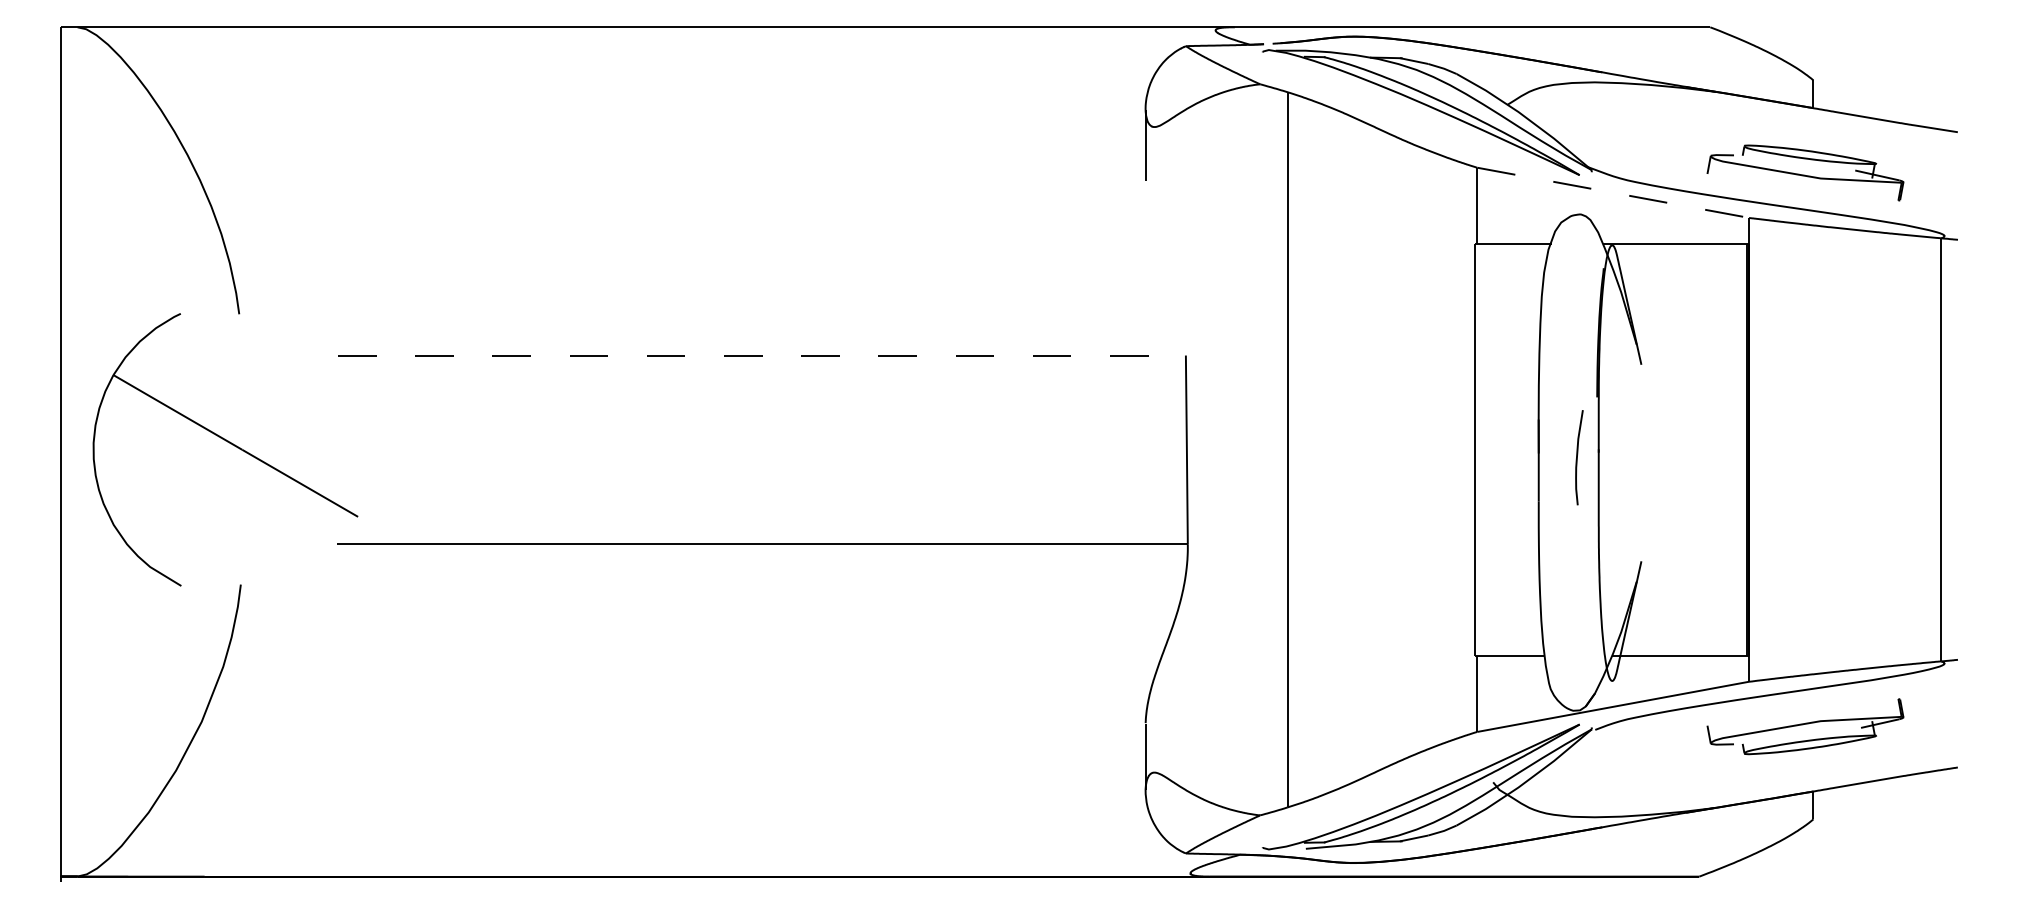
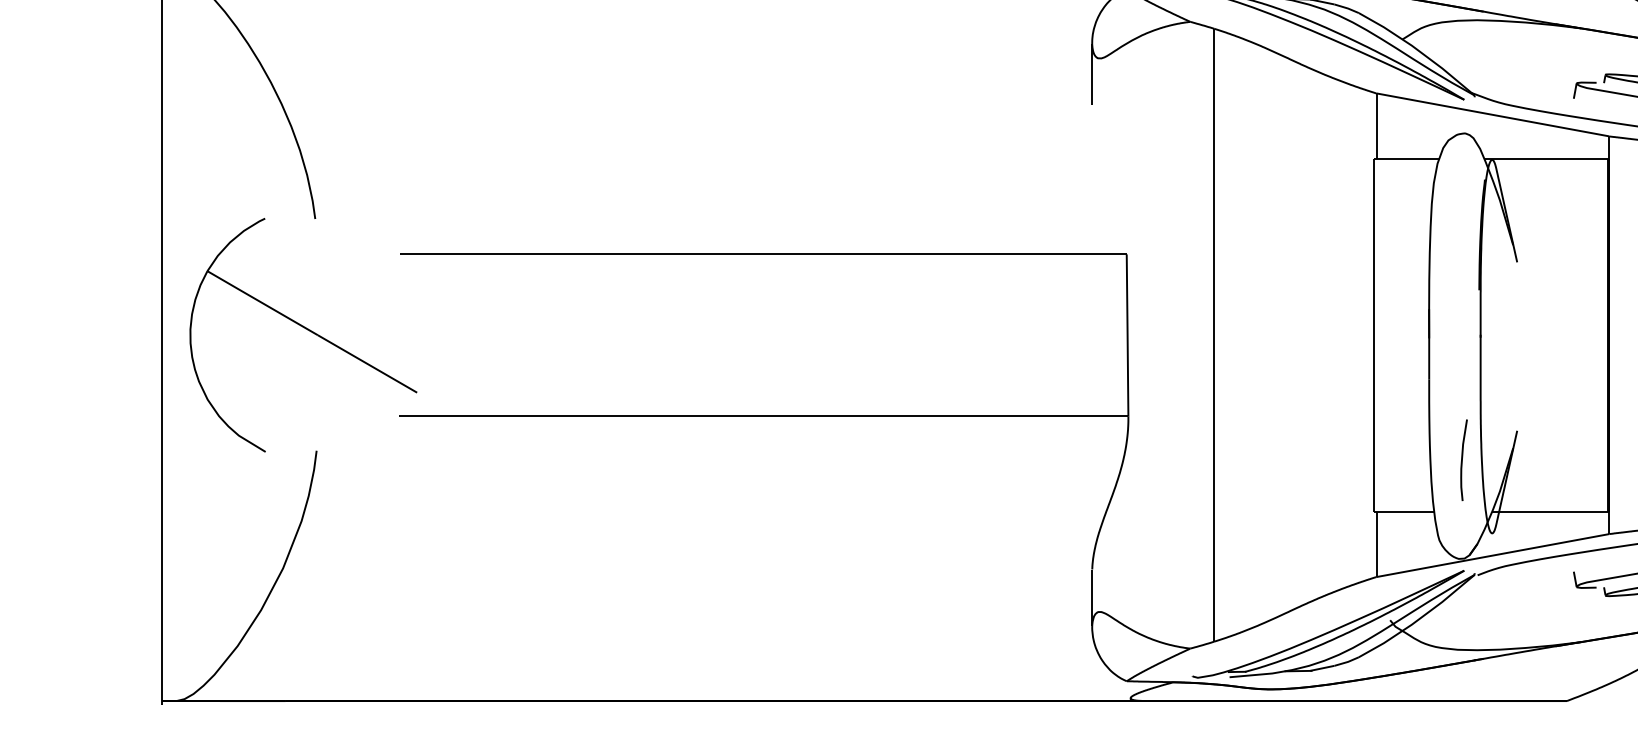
line: (1613, 192) -> (1493, 114), dashed -> solid
line: (761, 355) -> (762, 254), dashed -> solid
curve: (1577, 457) -> (1462, 460), moved

